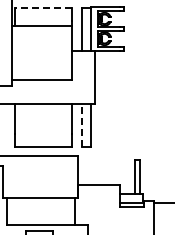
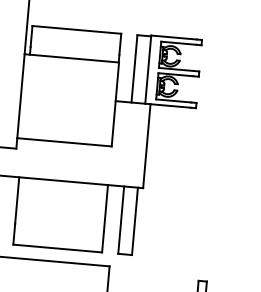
line: (43, 7) -> (76, 29), dashed -> solid
line: (82, 125) -> (121, 219), dashed -> solid

